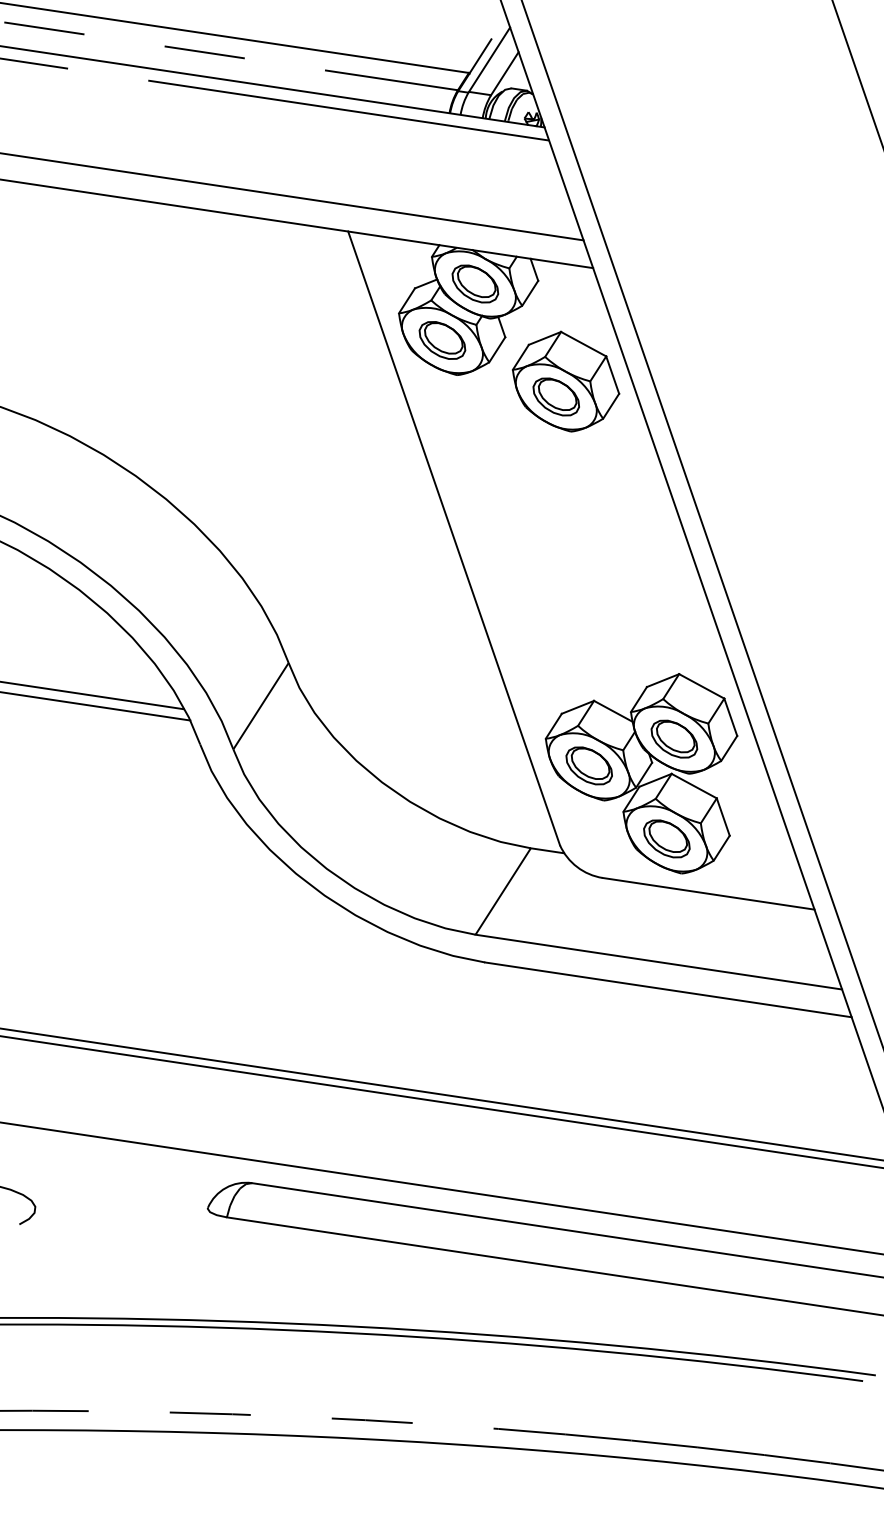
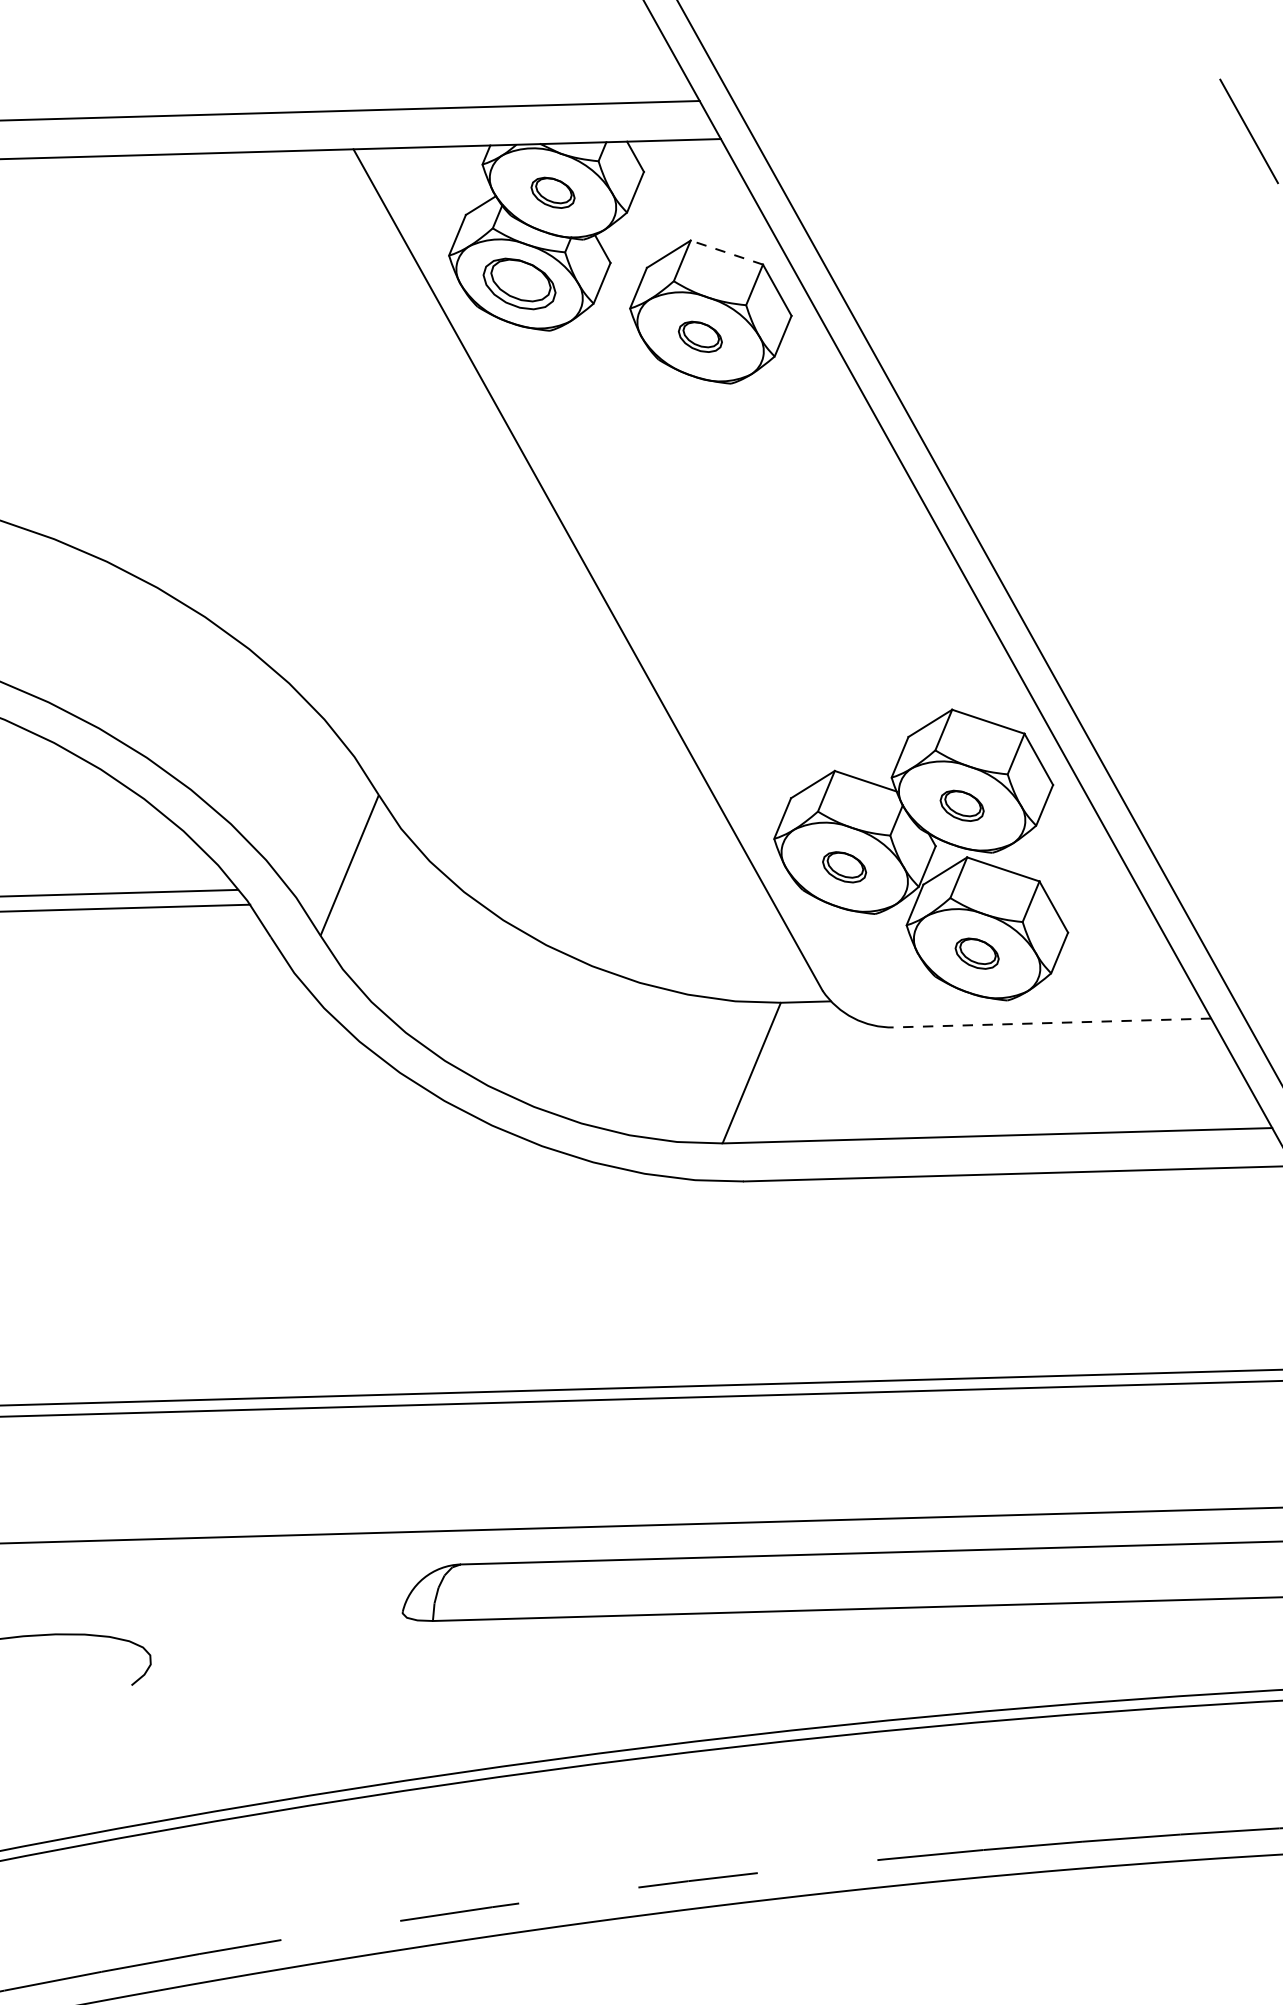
part: (475, 283) -> (553, 192), size x0.6
line: (583, 344) -> (726, 253), solid -> dashed
part: (555, 396) -> (699, 336), size x0.6
part: (674, 738) -> (962, 804), size x0.6
part: (588, 765) -> (843, 866), size x0.6
part: (666, 838) -> (976, 953), size x0.6
line: (708, 893) -> (1052, 1022), solid -> dashed

